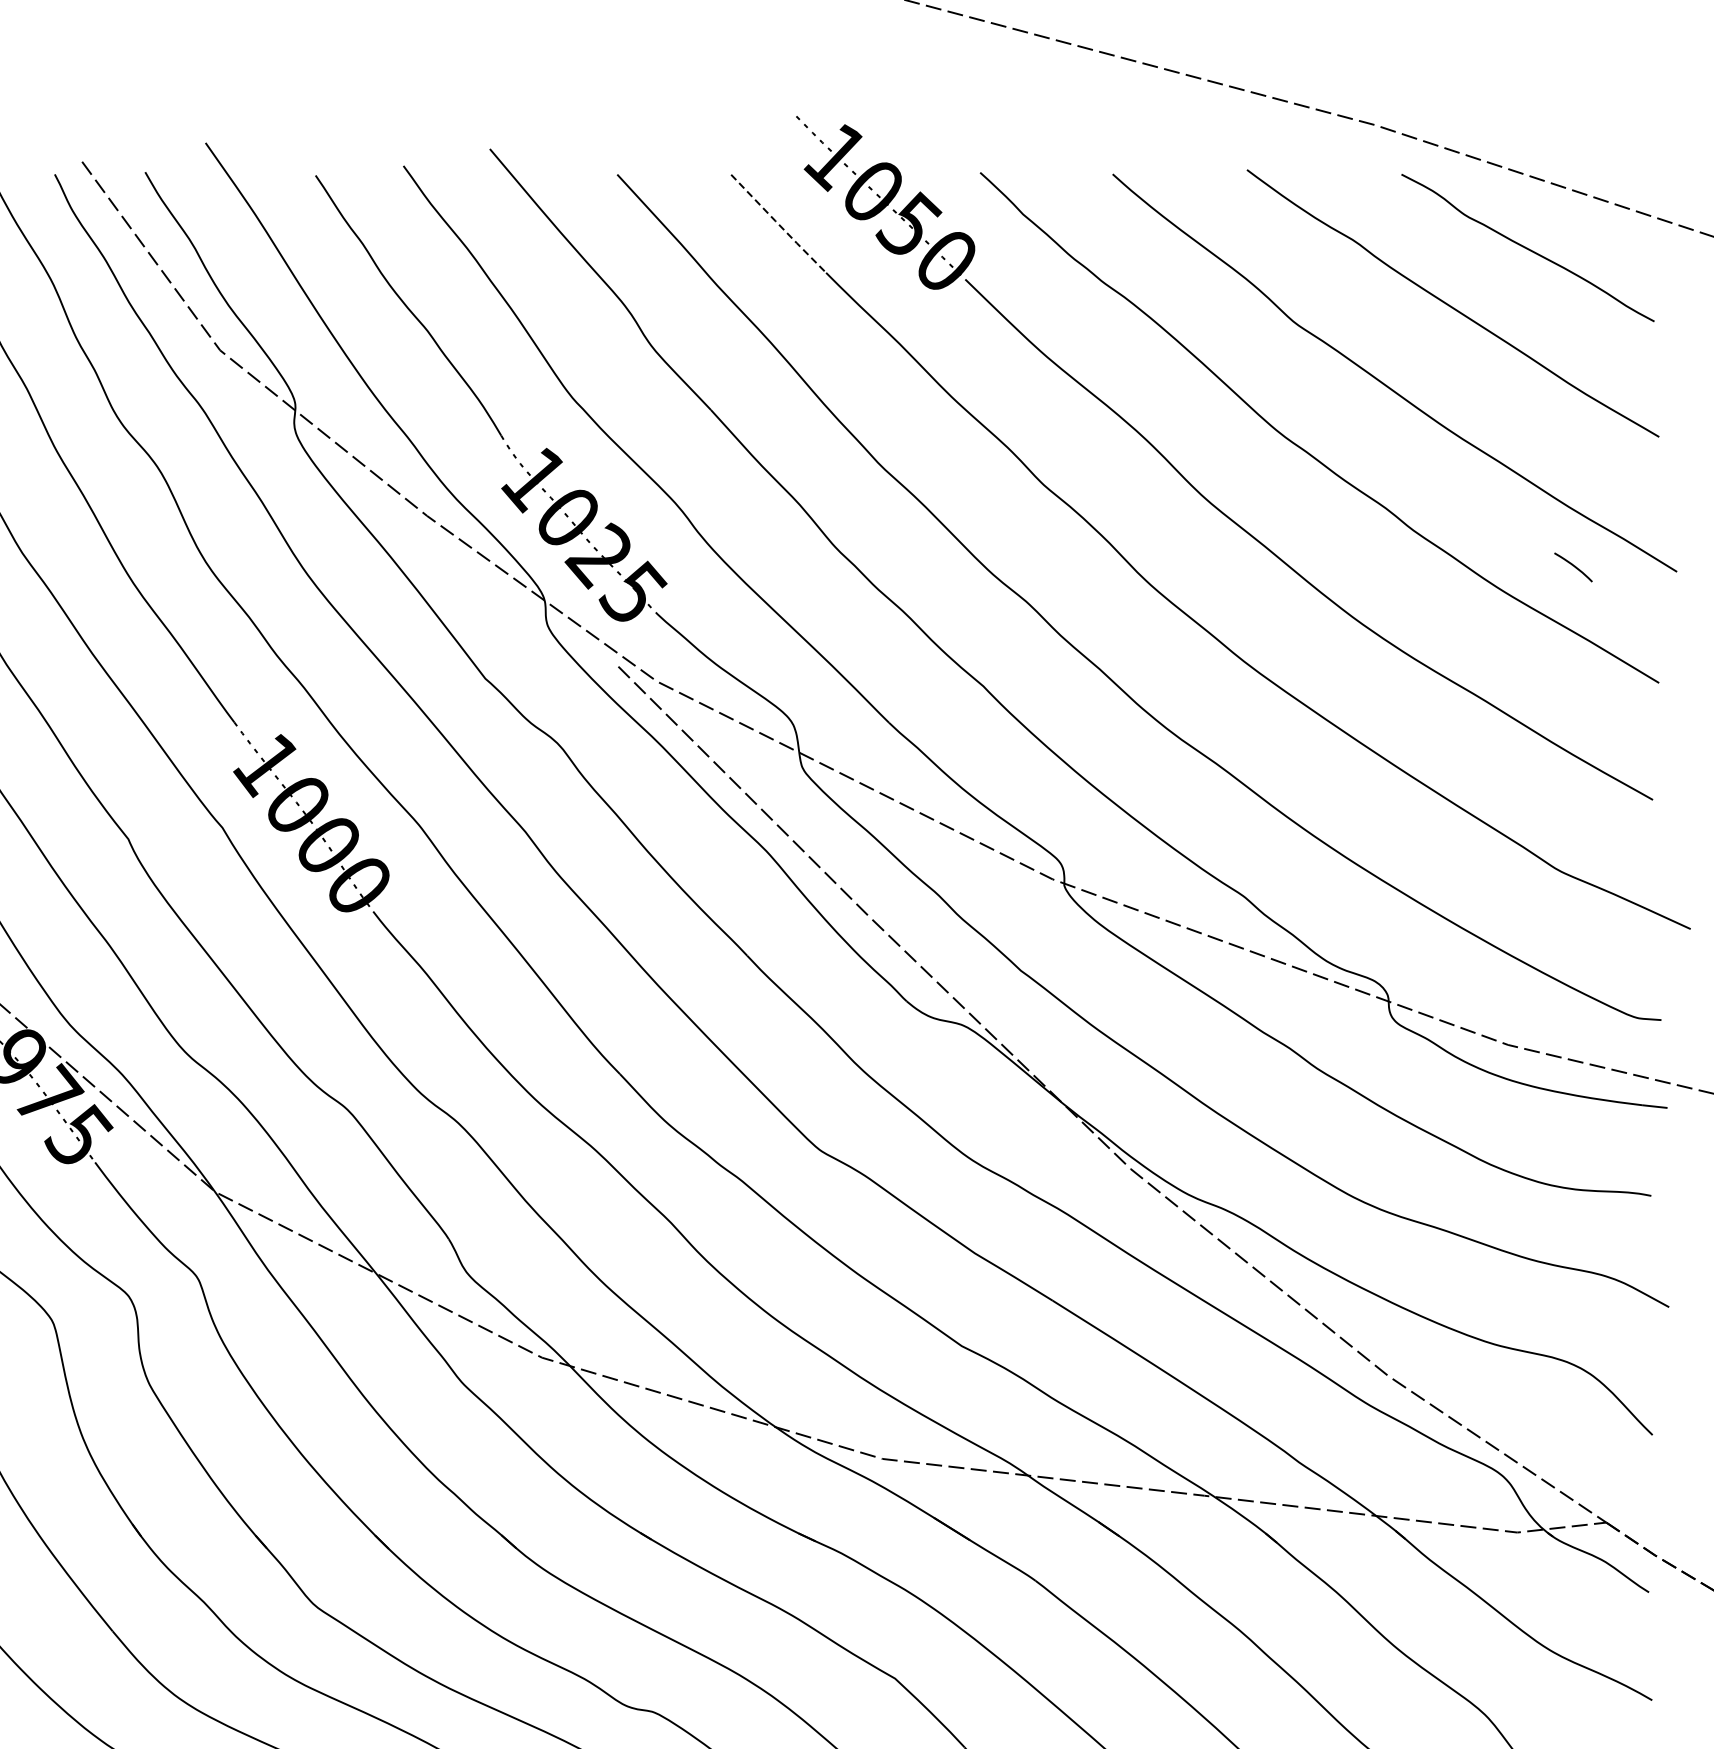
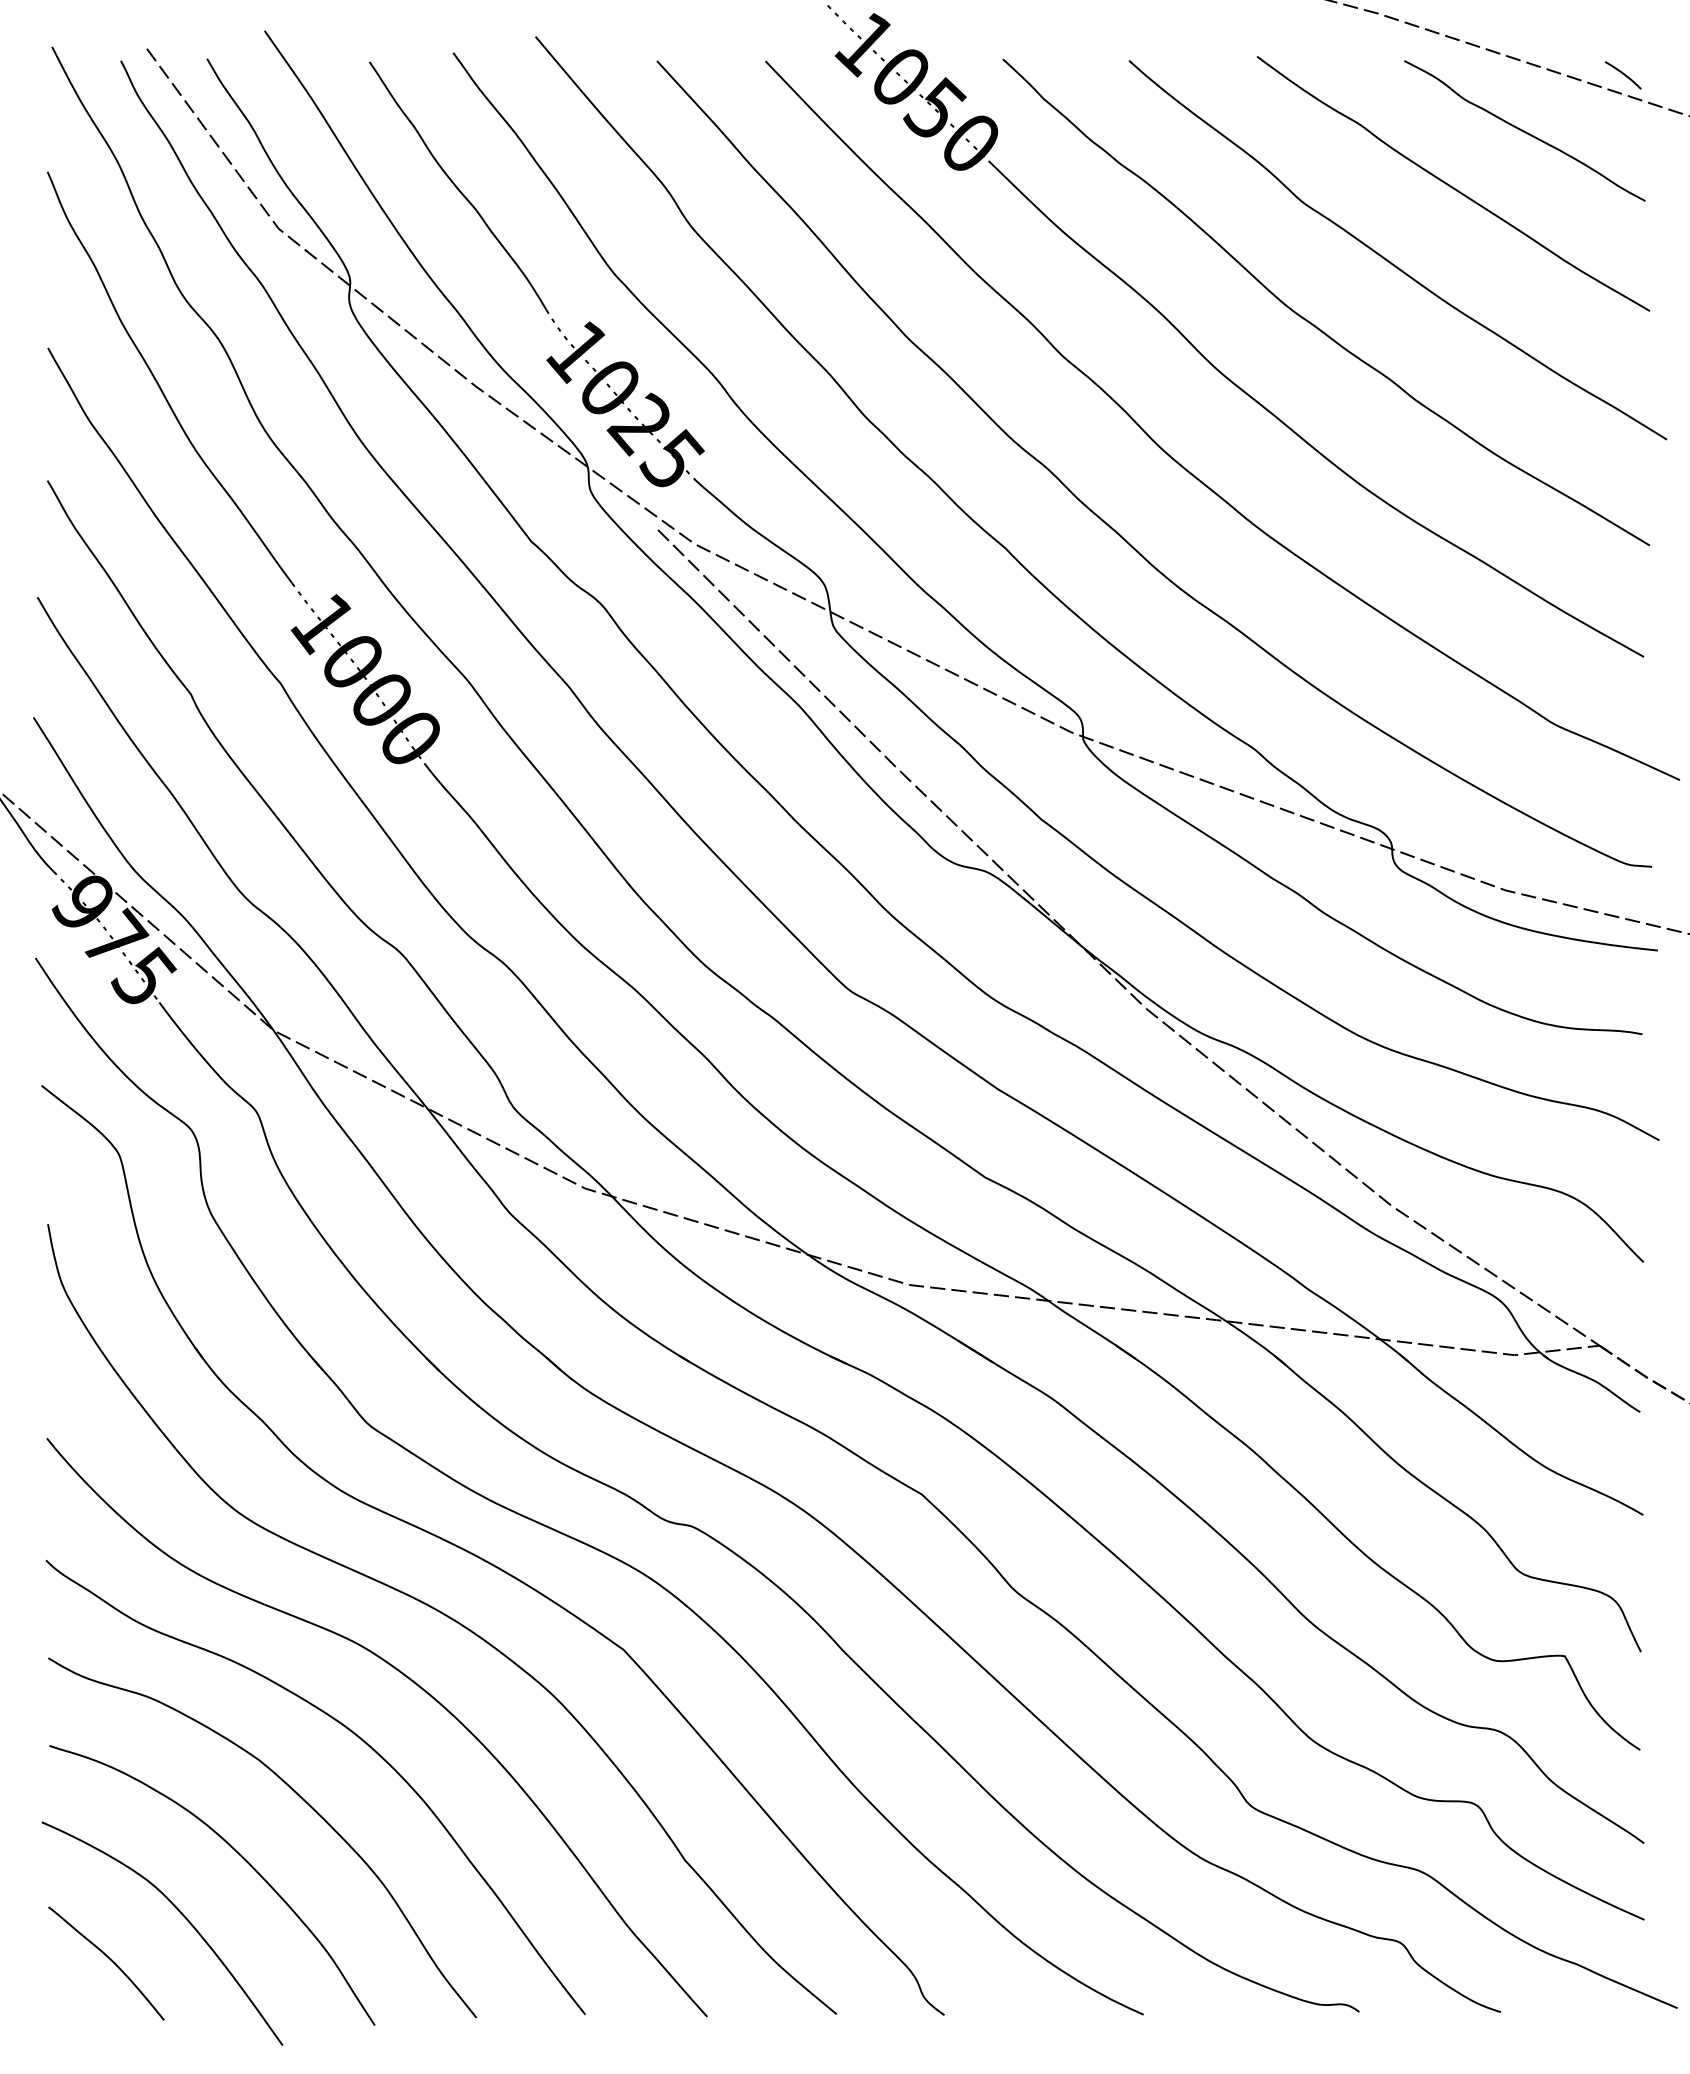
line: (778, 224) -> (810, 108), dashed -> solid
curve: (1572, 566) -> (1622, 74), moved

